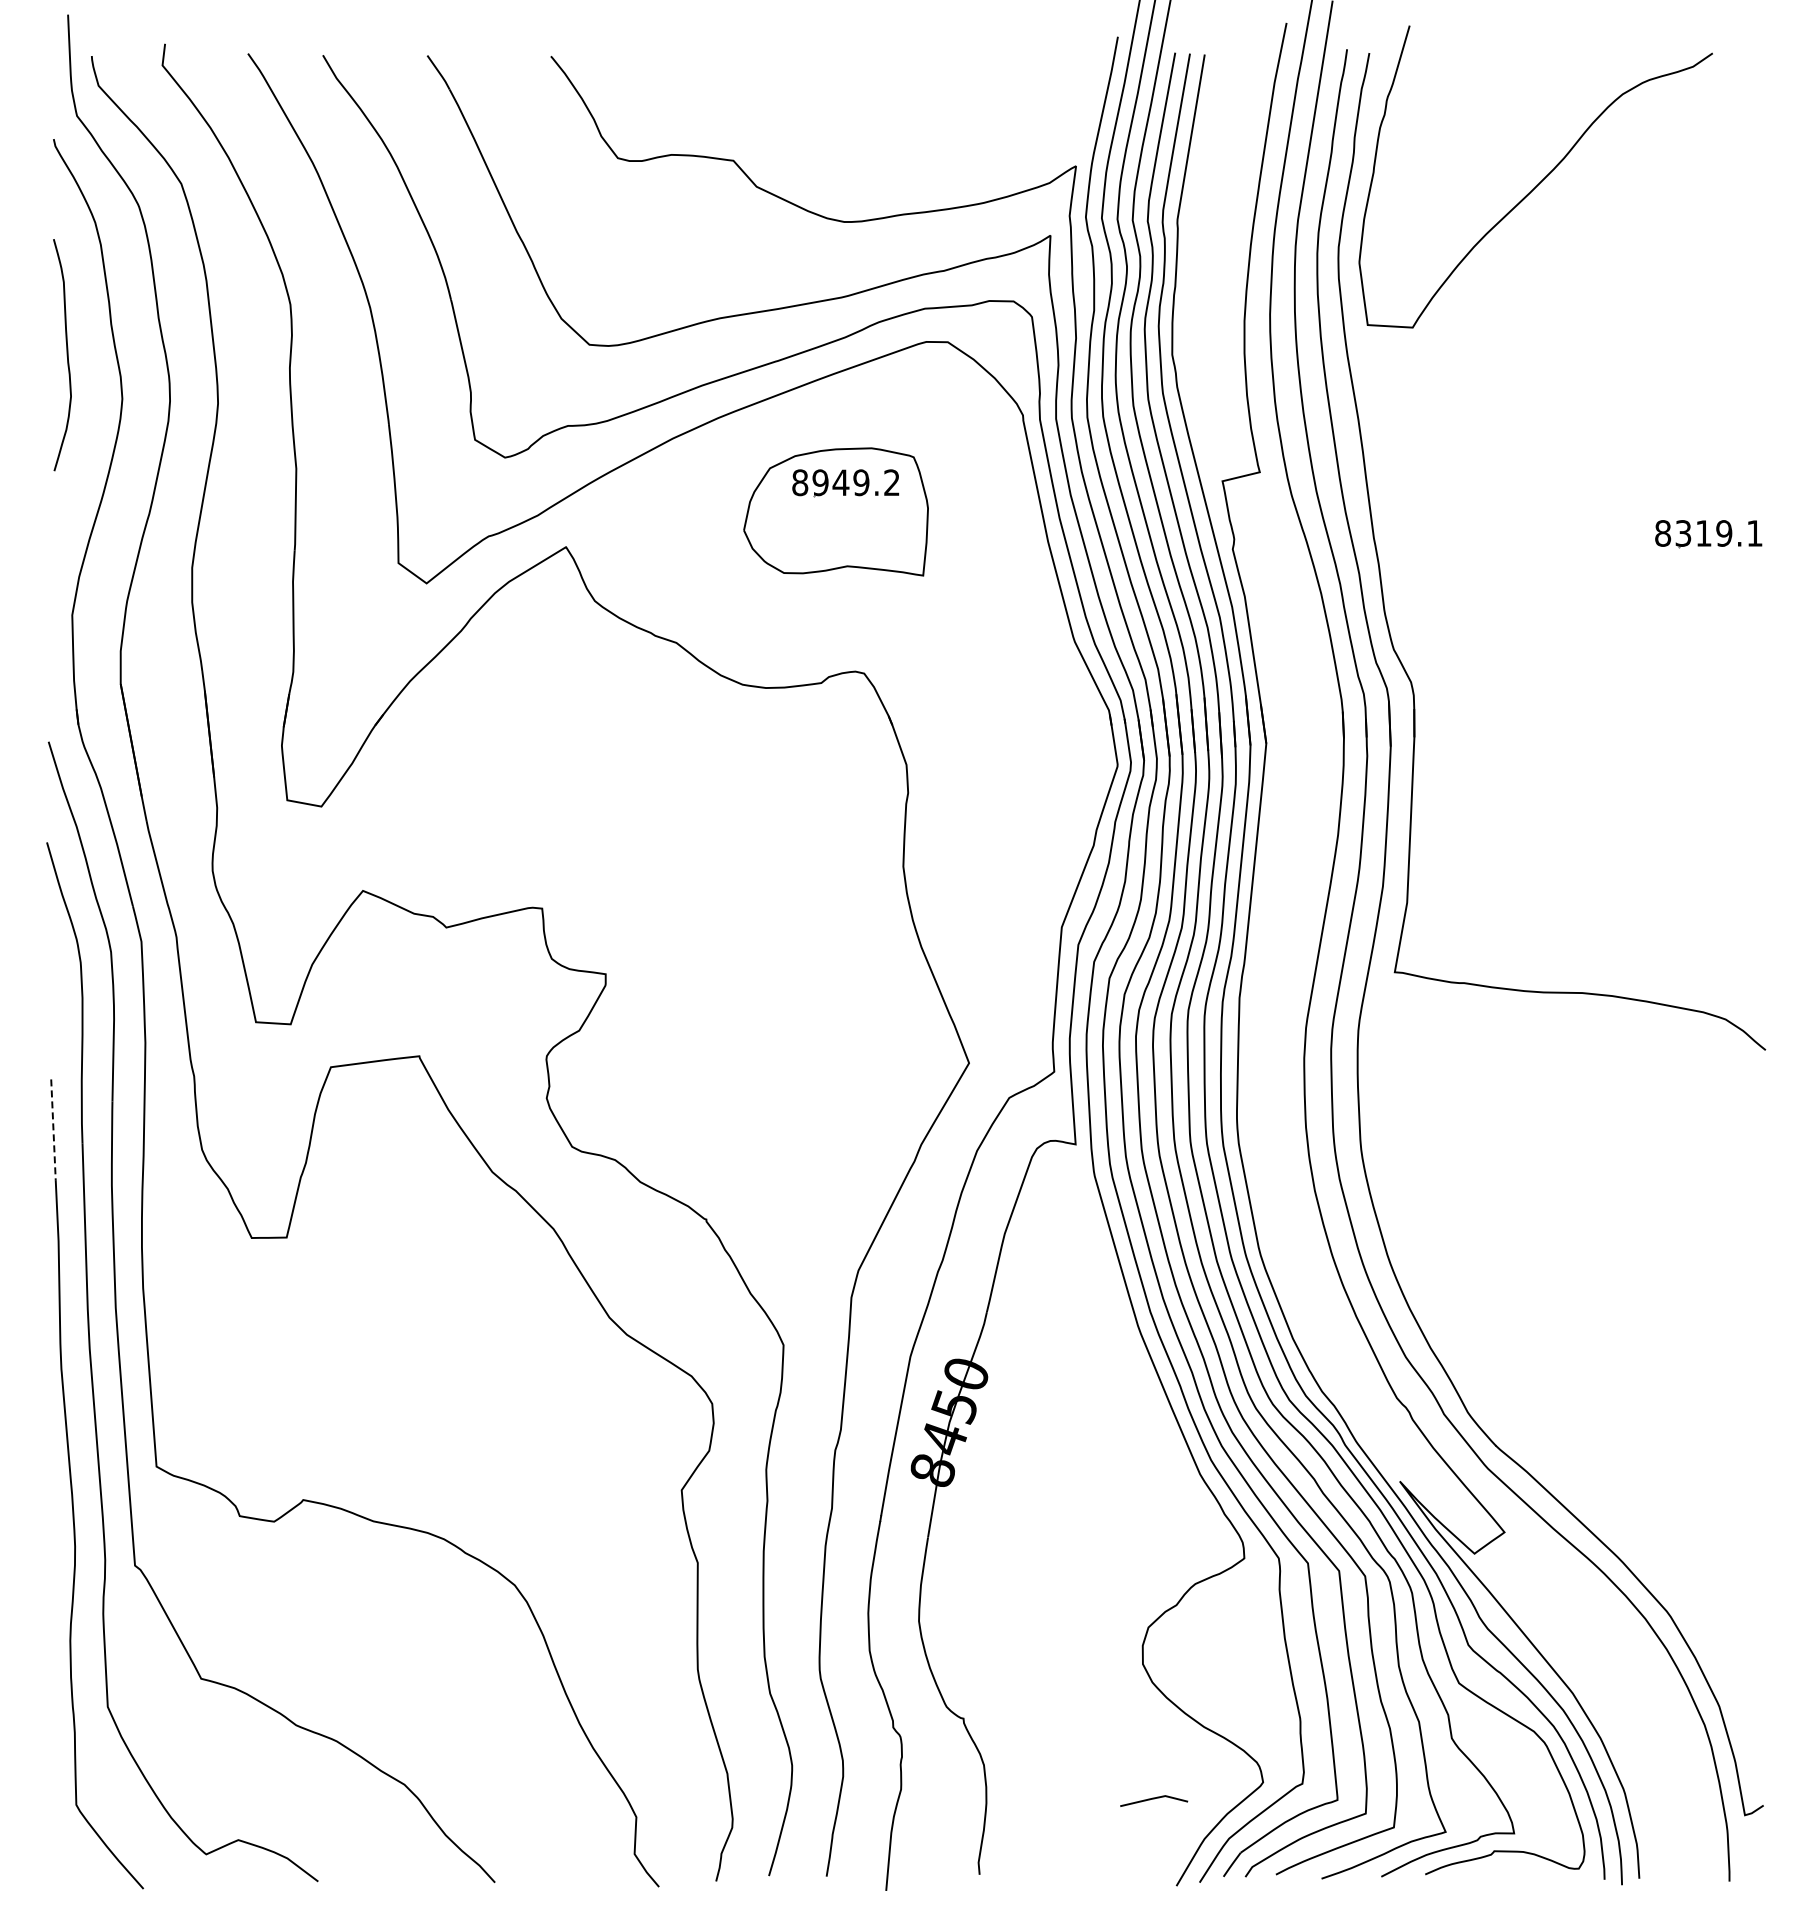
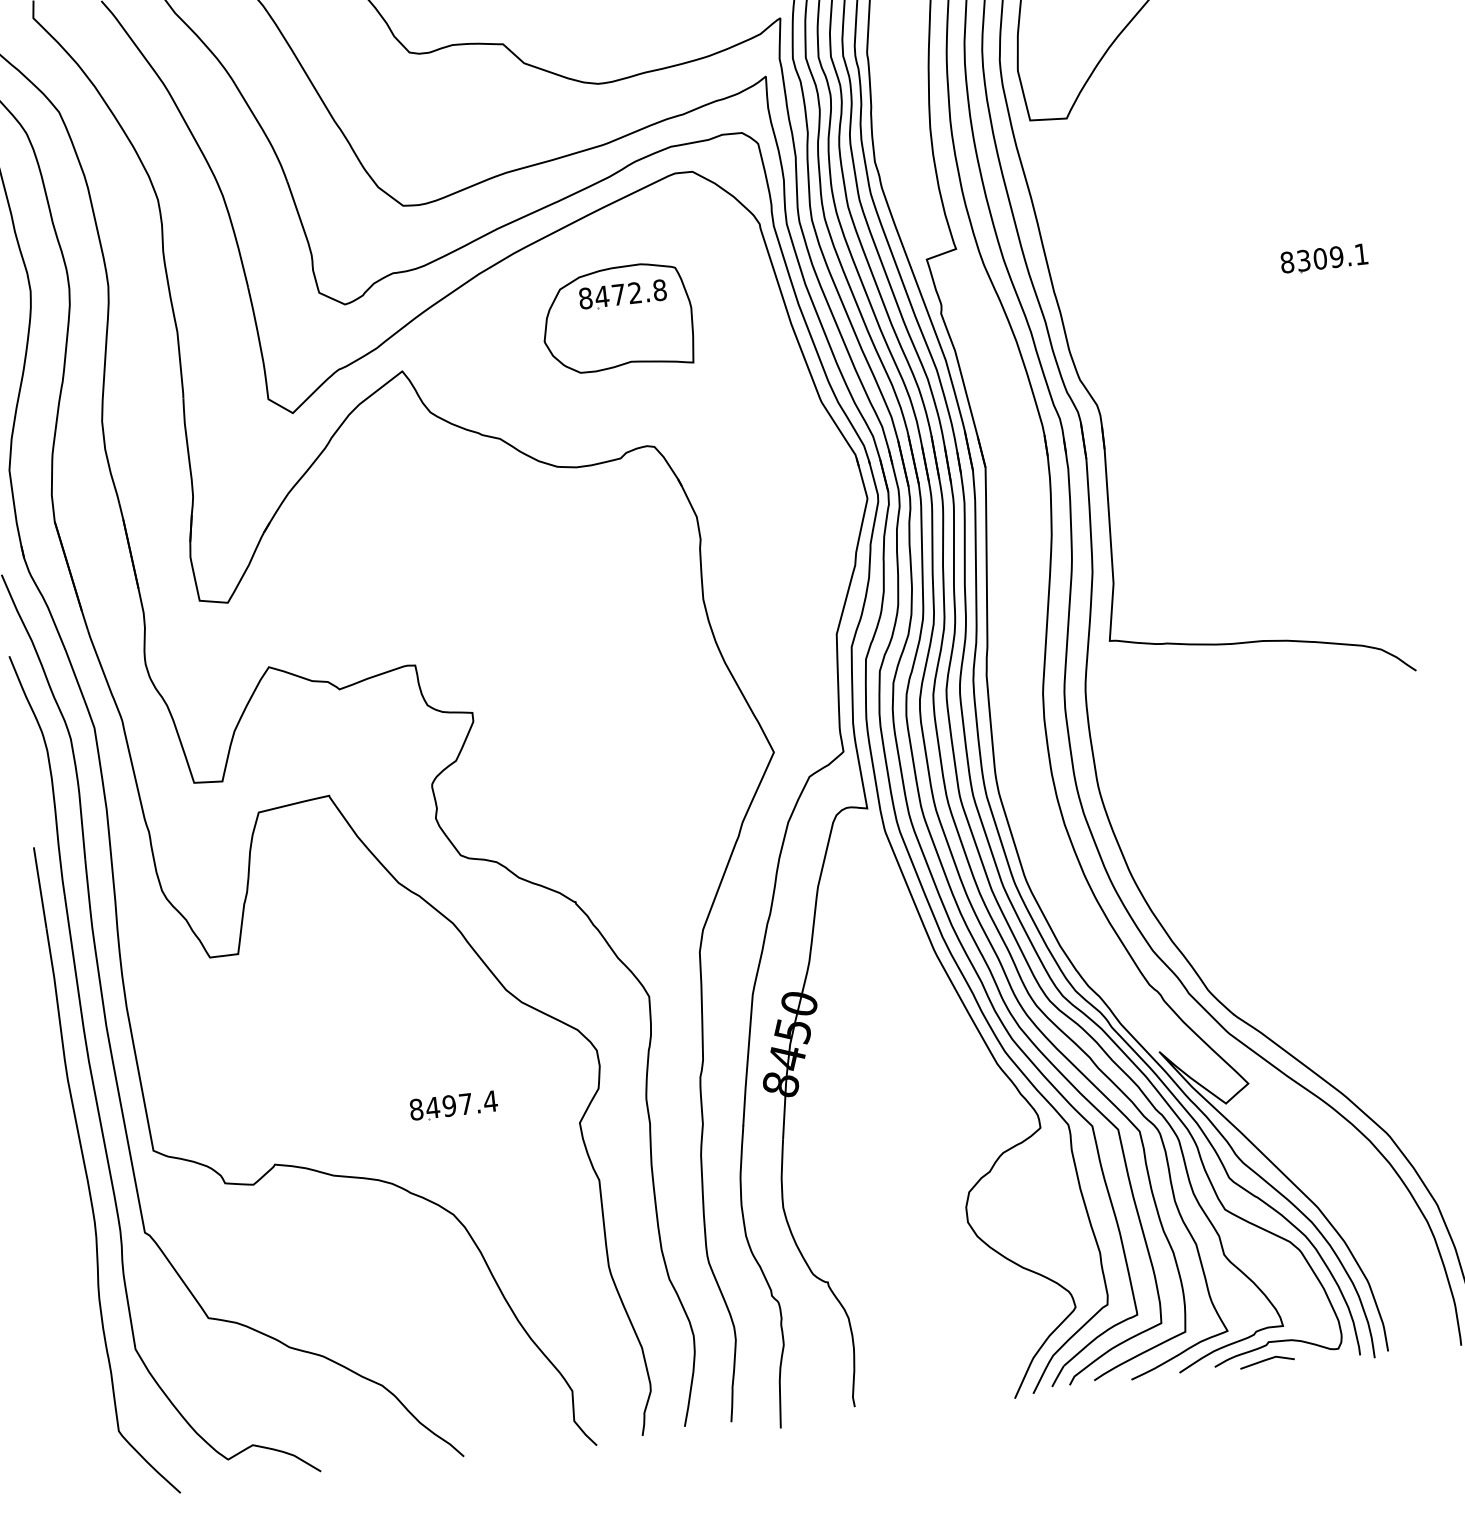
text: (856, 482) -> (631, 293), 8949.2 -> 8472.8
text: (1703, 533) -> (1320, 258), 8319.1 -> 8309.1
line: (53, 1130) -> (40, 888), dashed -> solid
part: (529, 1452) -> (453, 1106), added
curve: (1154, 1799) -> (1267, 1360), moved

